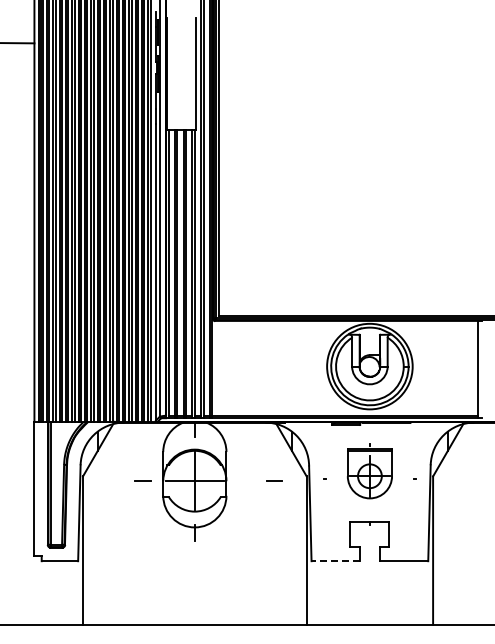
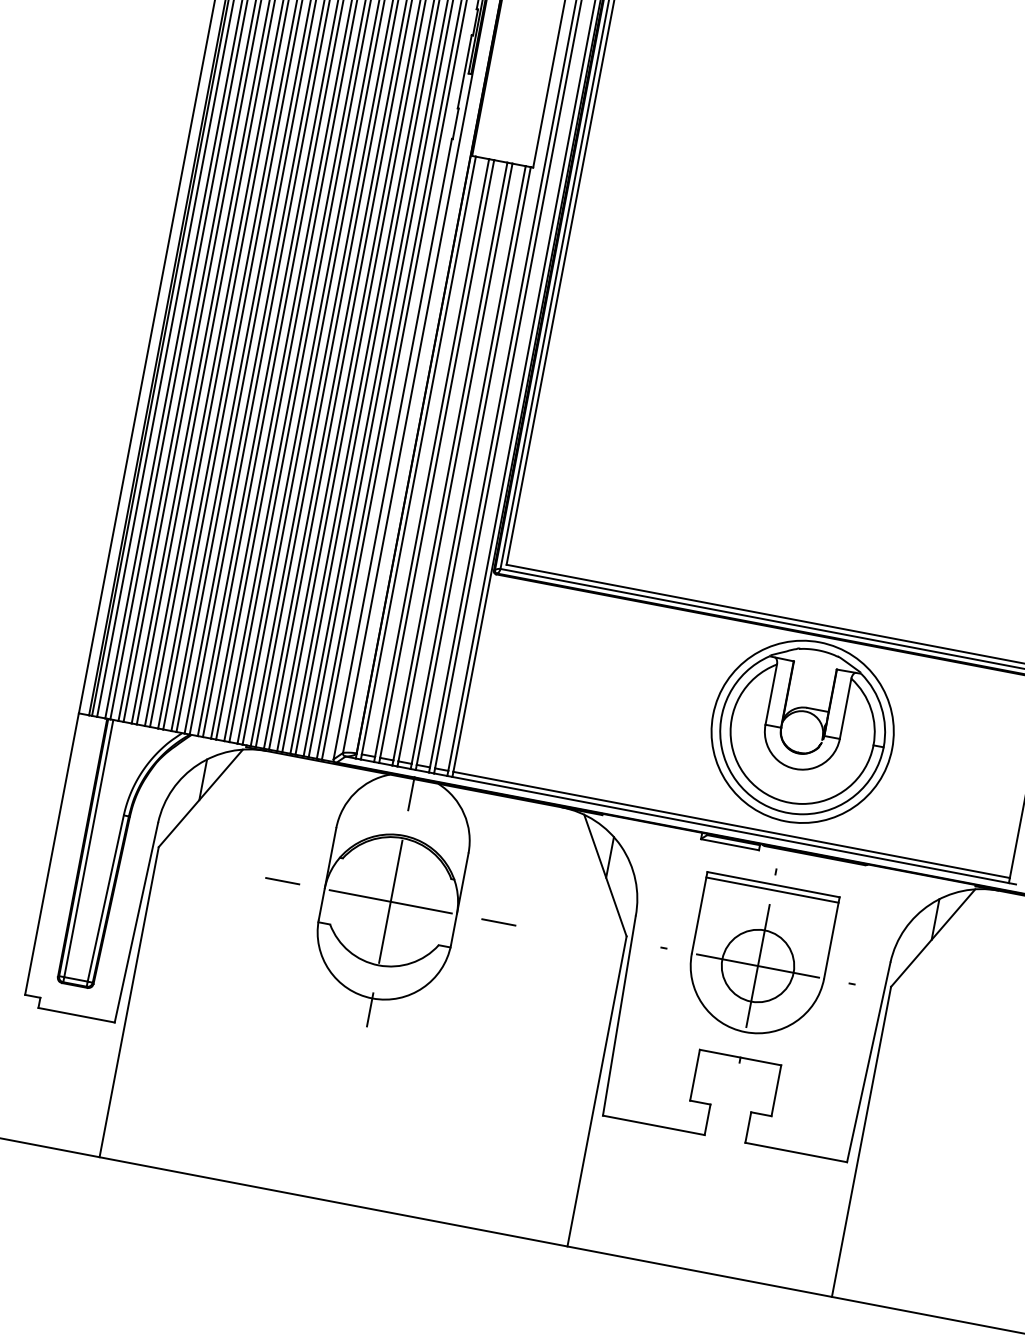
part: (369, 470) -> (760, 949), size x1.43
line: (274, 480) -> (499, 920), moved
line: (335, 561) -> (652, 1125), dashed -> solid

